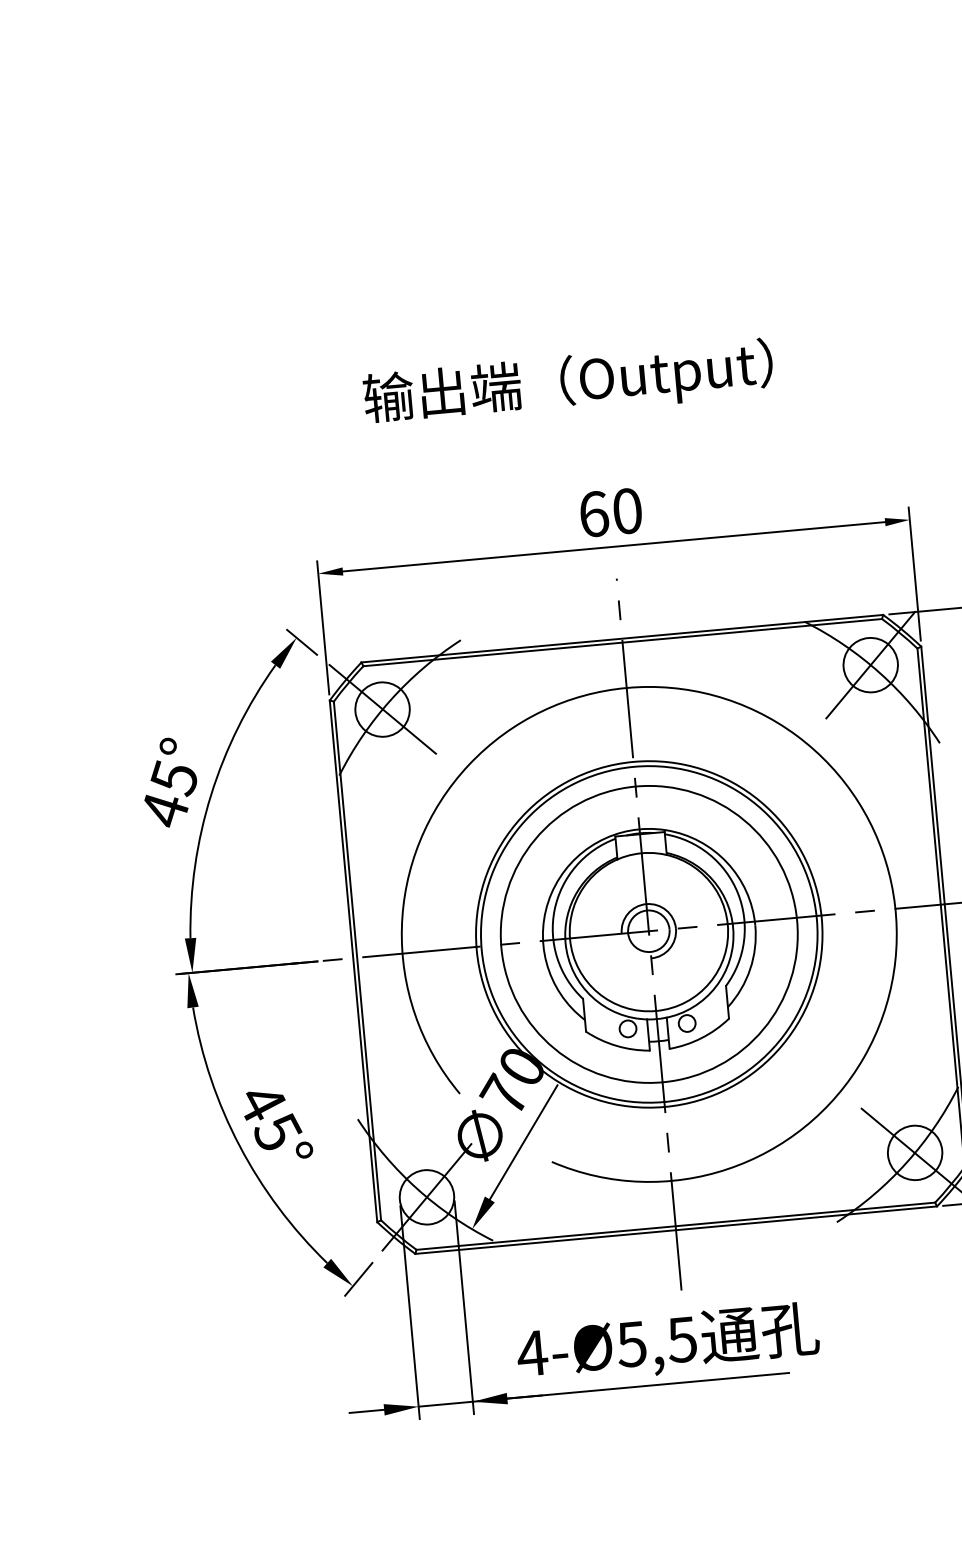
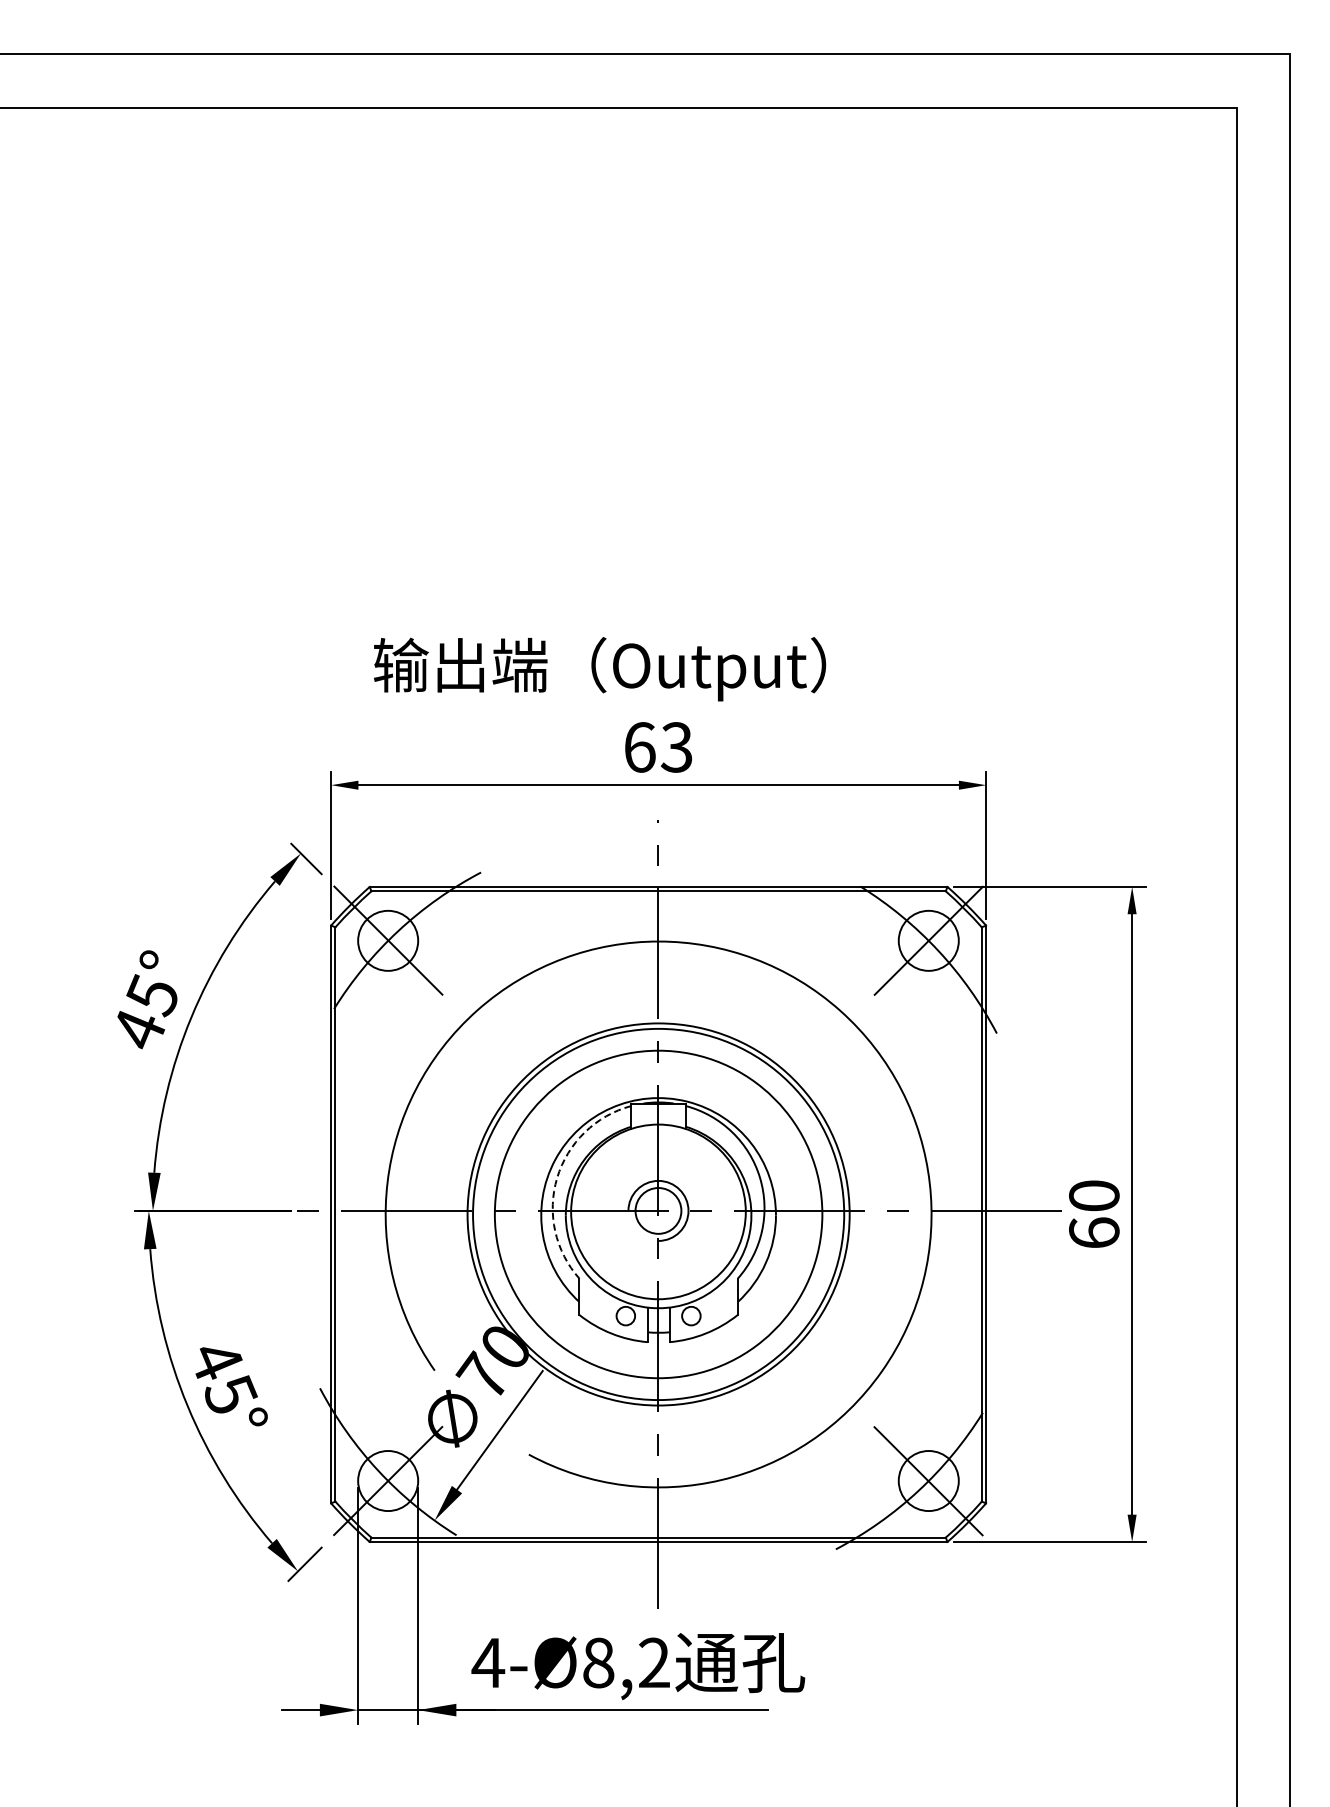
text: (569, 384) -> (600, 669), moved
text: (627, 511) -> (676, 747), 60 -> 63
arc: (554, 909) -> (557, 1177), solid -> dashed
text: (656, 1341) -> (625, 1662), 4-Ø5,5 -> 4-Ø8,2

